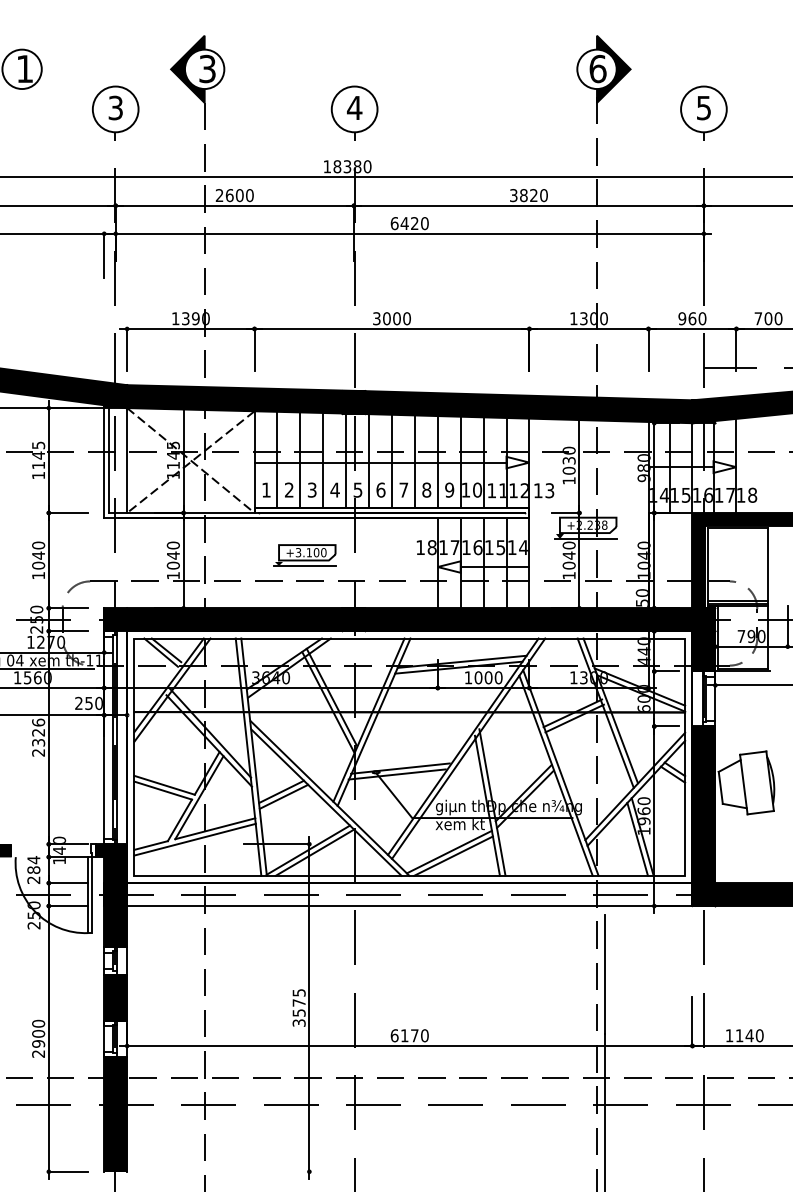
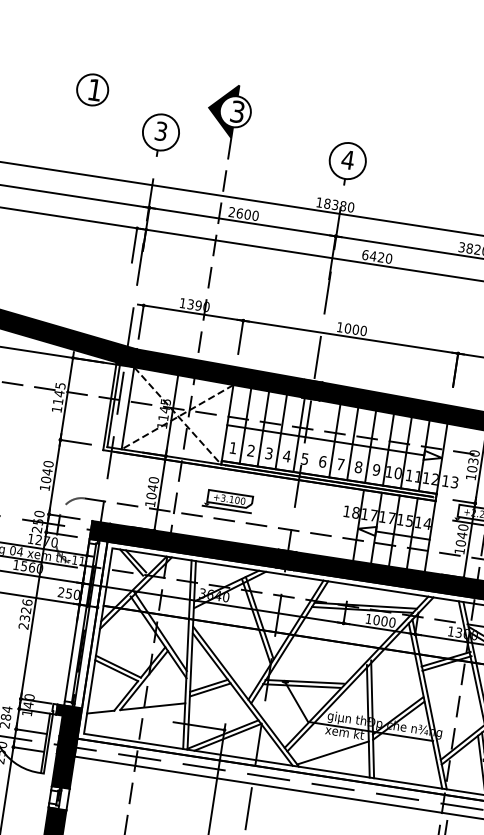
text: (376, 318) -> (339, 327), 3000 -> 1000
line: (369, 461) -> (317, 438), removed
text: (477, 547) -> (391, 518), 16 -> 17
part: (304, 555) -> (227, 501), moved
line: (194, 839) -> (135, 712), removed
line: (453, 855) -> (335, 756), removed

